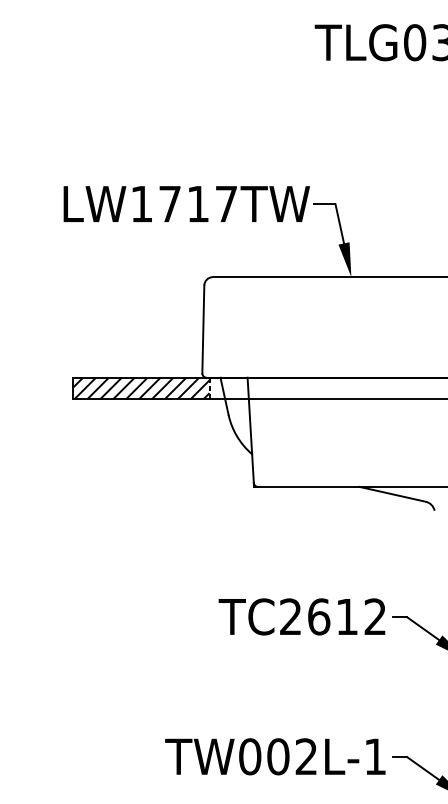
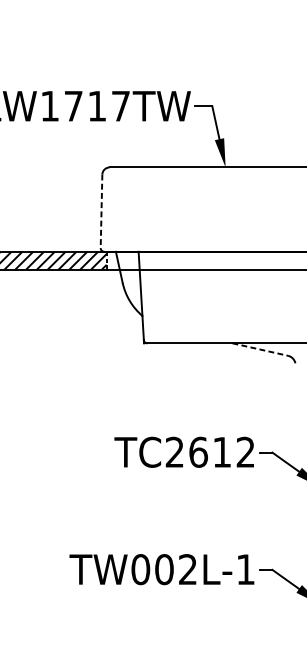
line: (203, 329) -> (101, 211), solid -> dashed
line: (392, 494) -> (260, 349), solid -> dashed

